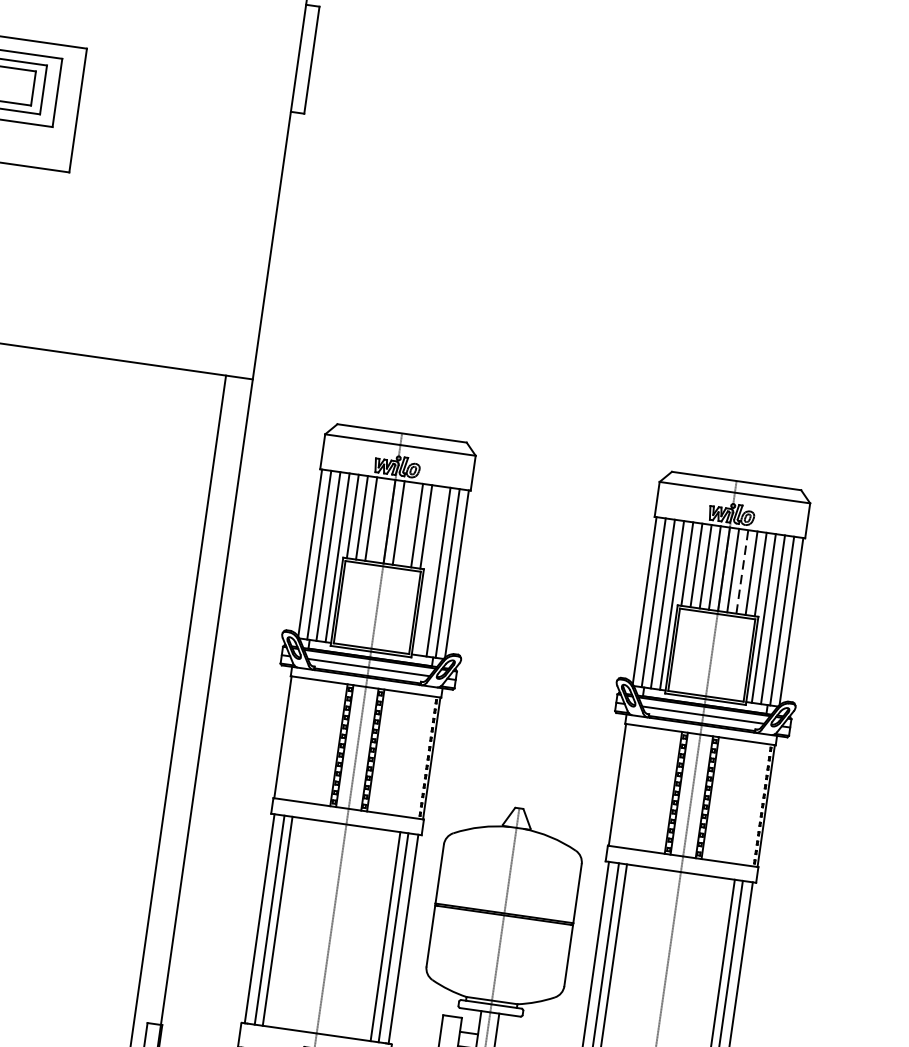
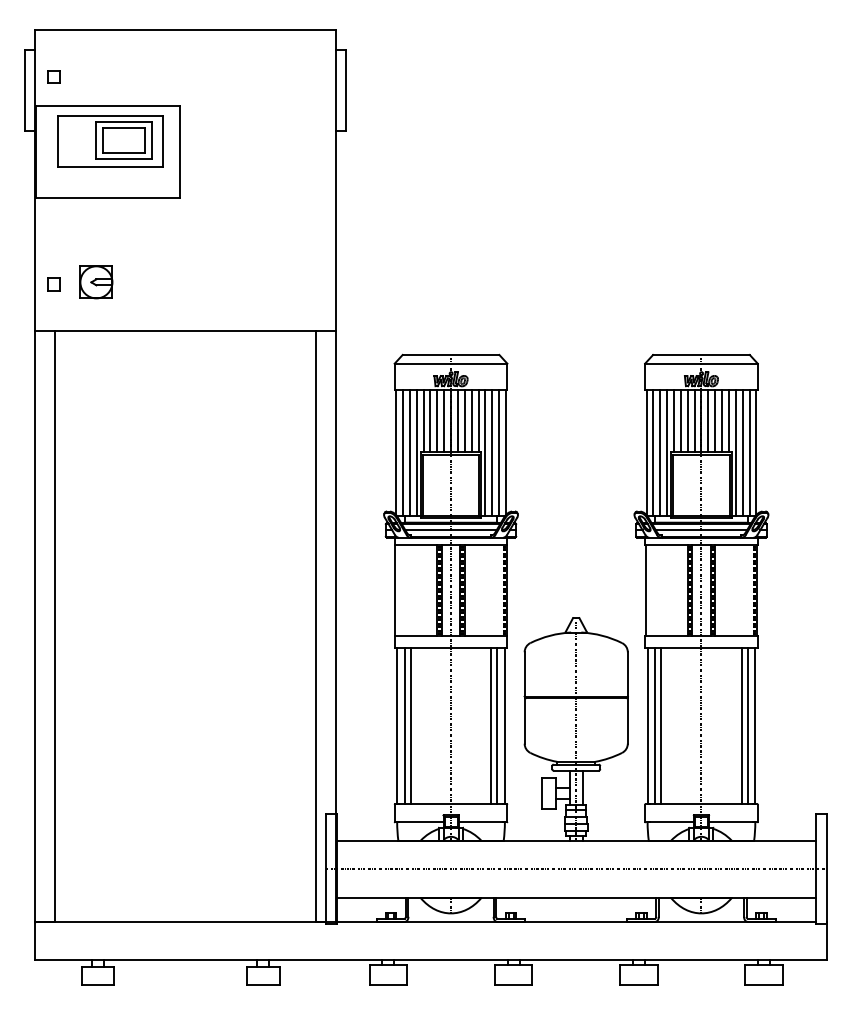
line: (380, 519) -> (444, 420), added
line: (407, 523) -> (464, 420), added
line: (429, 570) -> (485, 452), added
line: (742, 571) -> (715, 420), dashed -> solid

